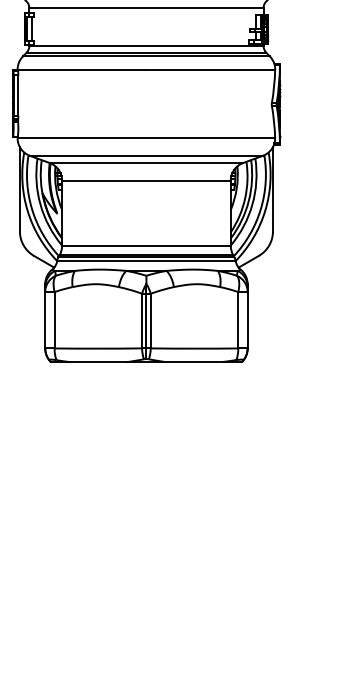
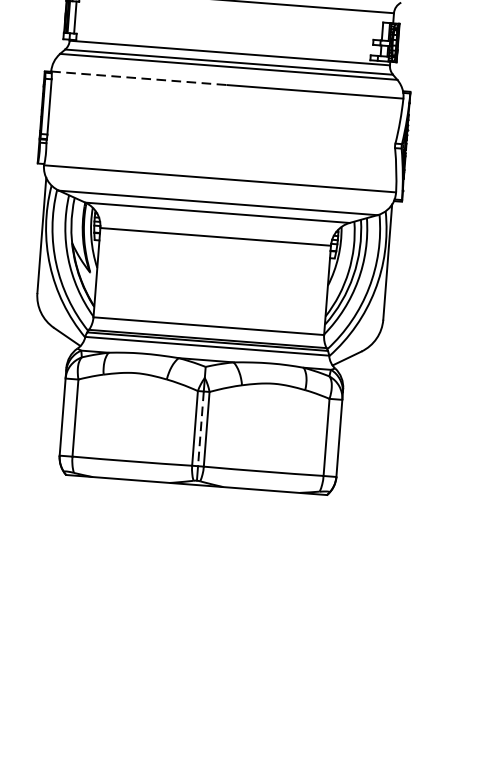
line: (82, 69) -> (139, 78), solid -> dashed
line: (146, 321) -> (200, 429), solid -> dashed

